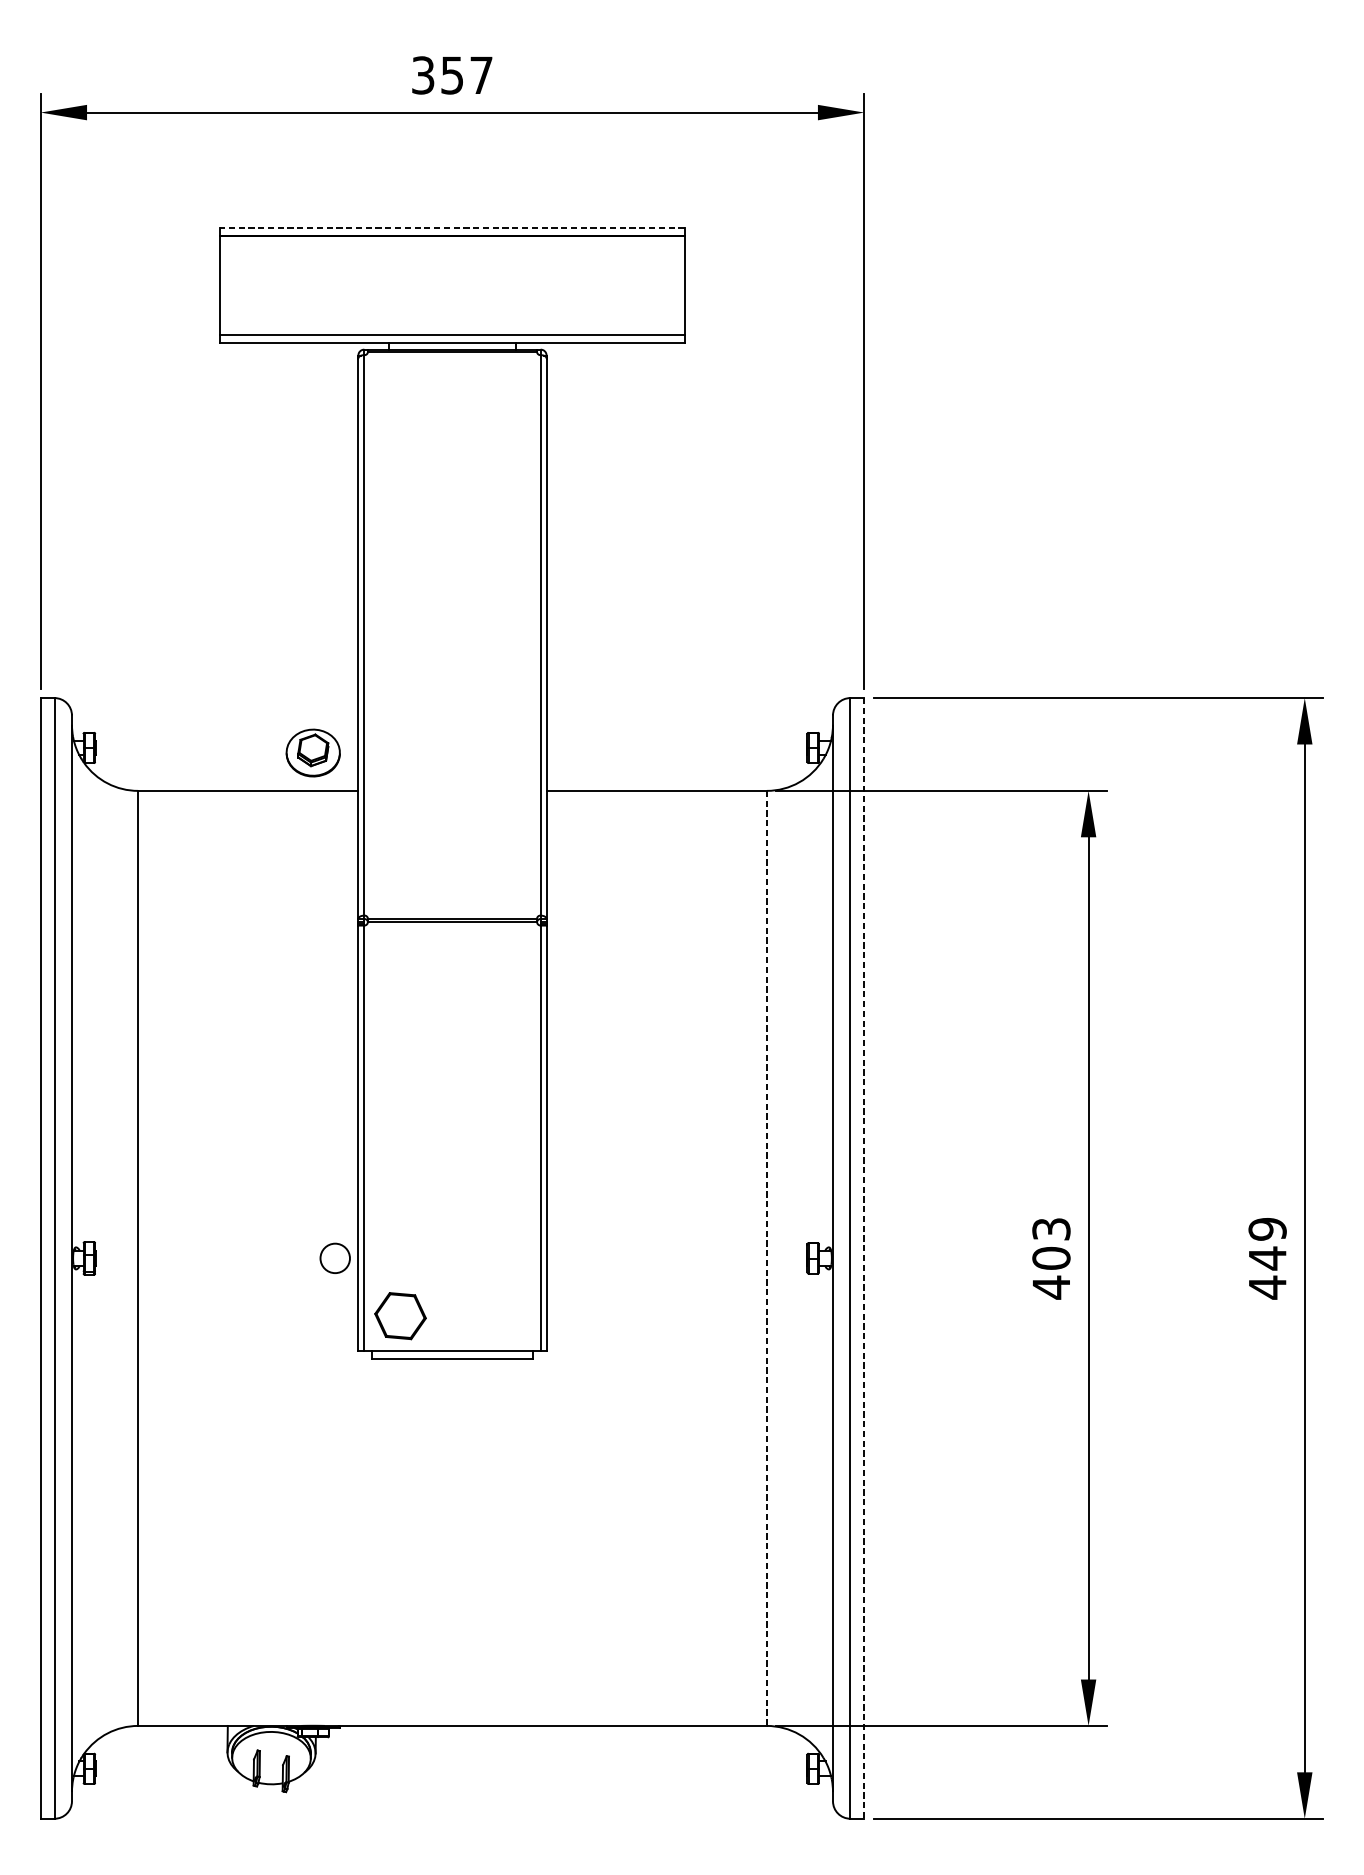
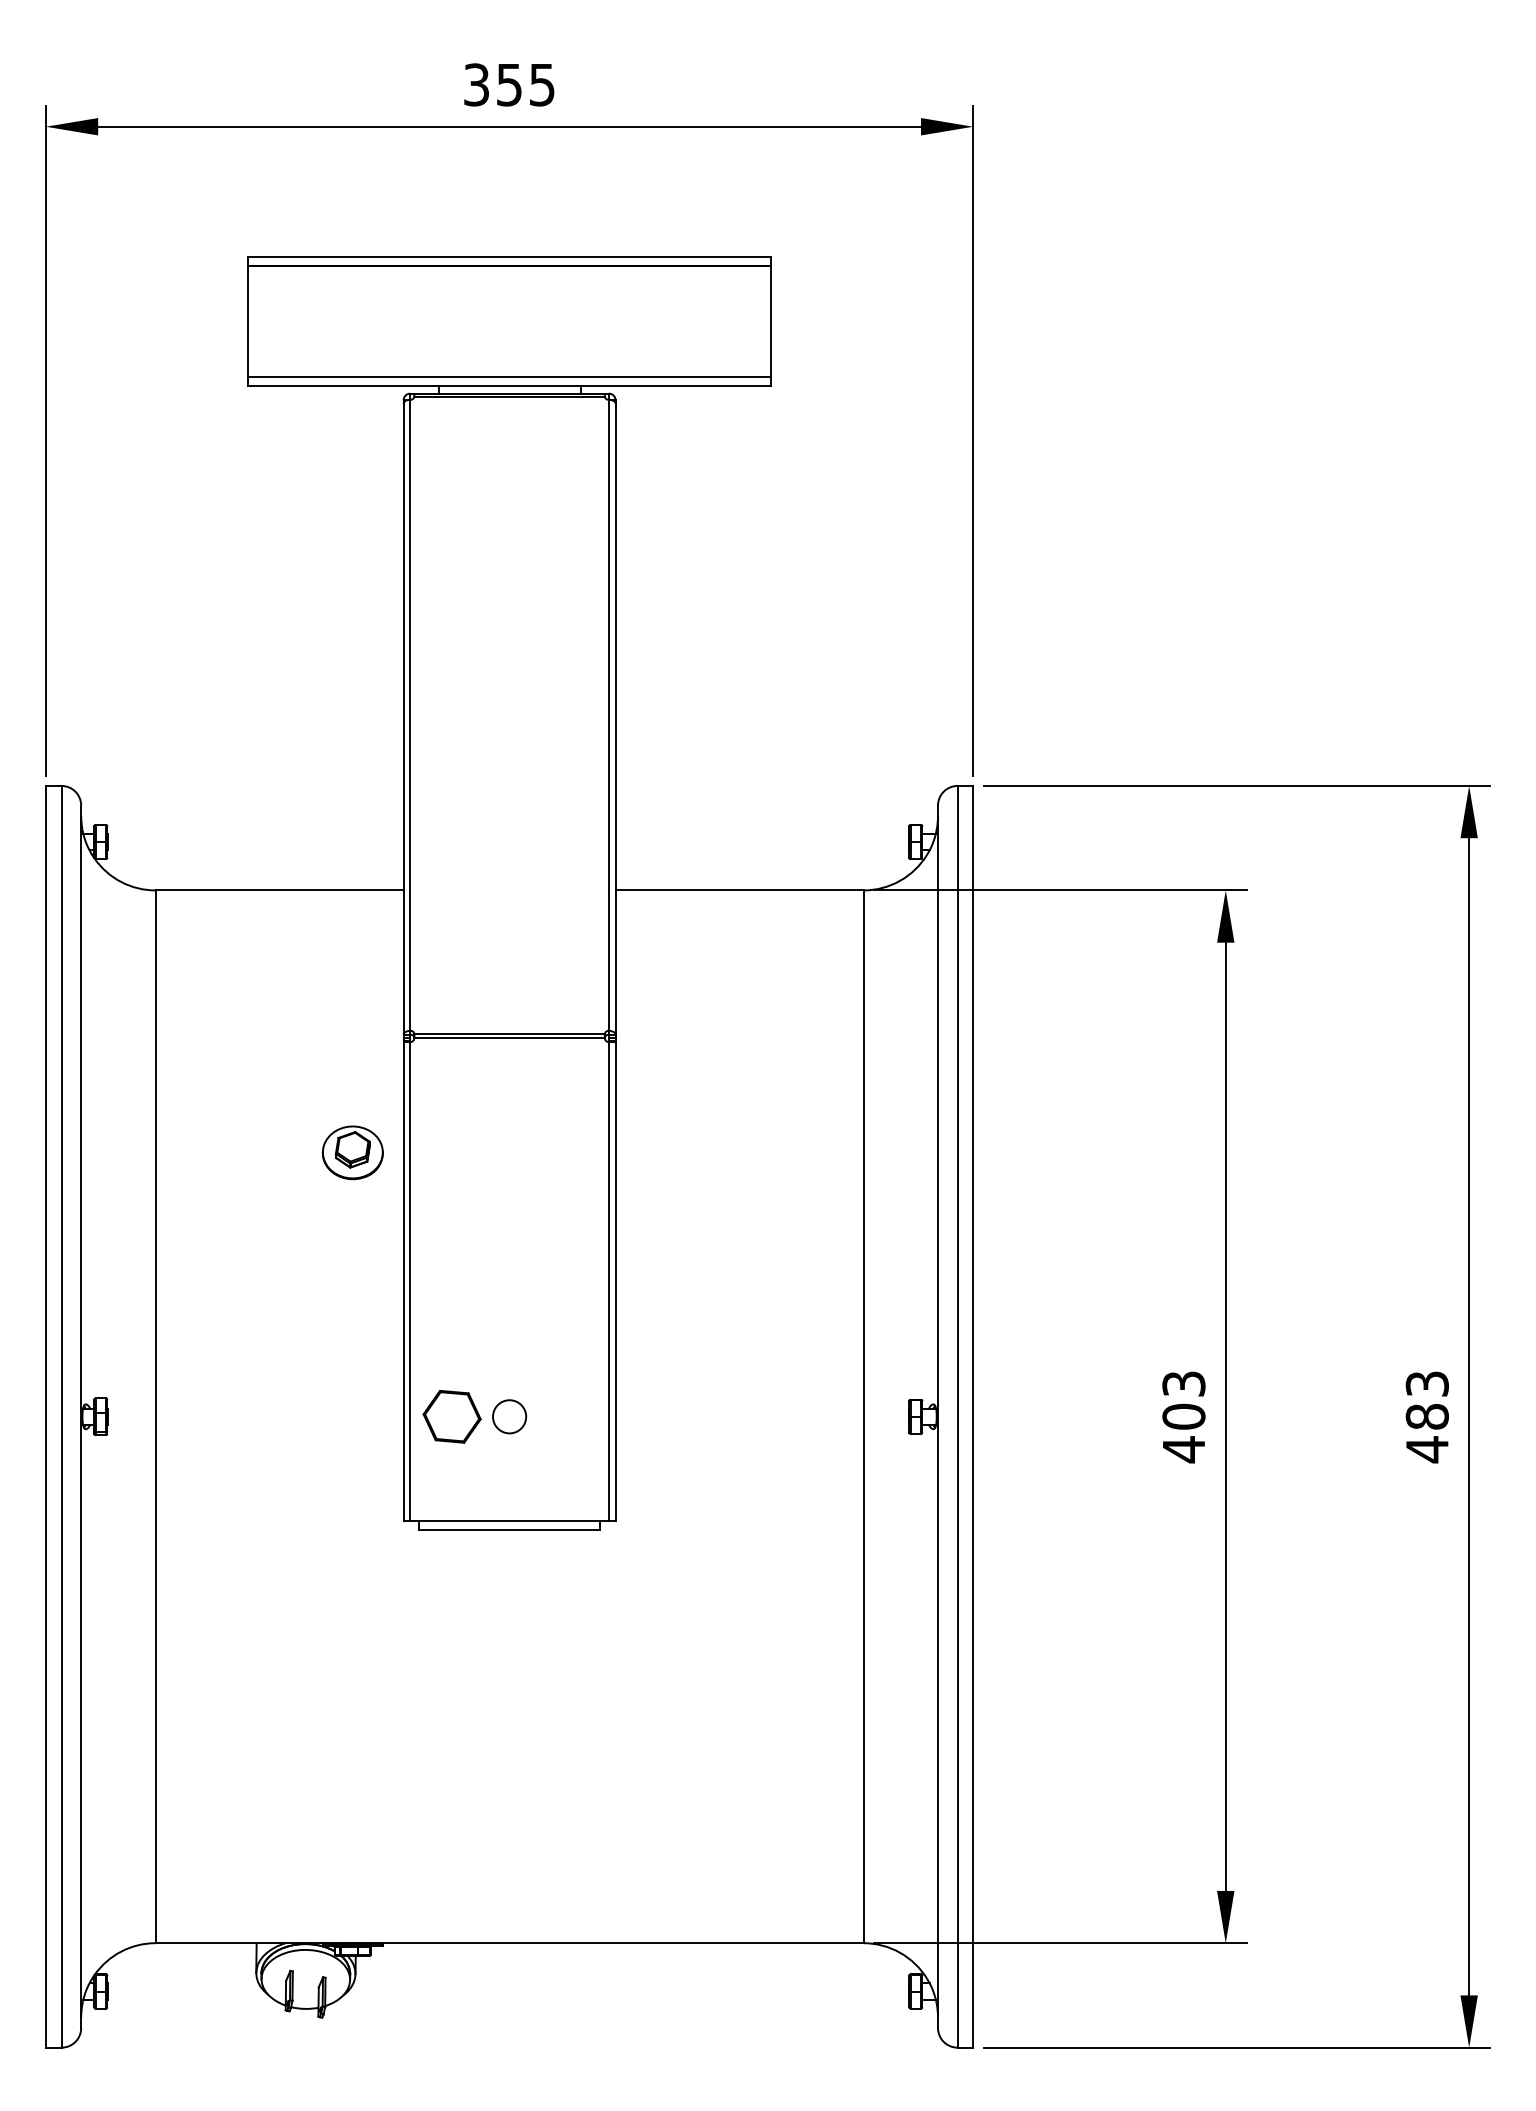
text: (481, 75) -> (542, 85), 357 -> 355
line: (452, 228) -> (509, 257), dashed -> solid
part: (312, 752) -> (352, 1152), moved
text: (1266, 1243) -> (1426, 1400), 449 -> 483
circle: (335, 1258) -> (509, 1416), moved
line: (864, 1258) -> (973, 1416), dashed -> solid
line: (766, 1259) -> (863, 1417), dashed -> solid
part: (399, 1315) -> (451, 1416), moved

